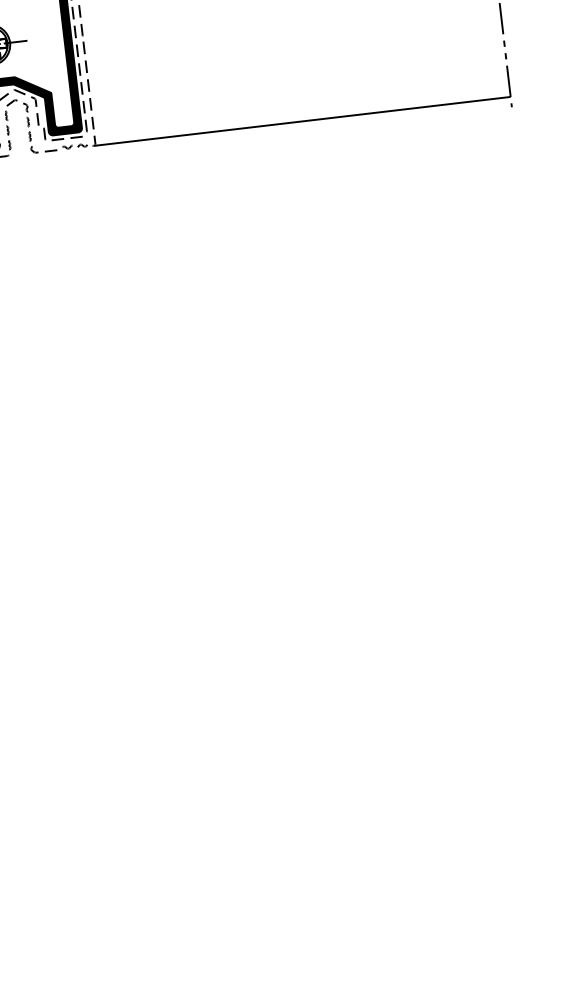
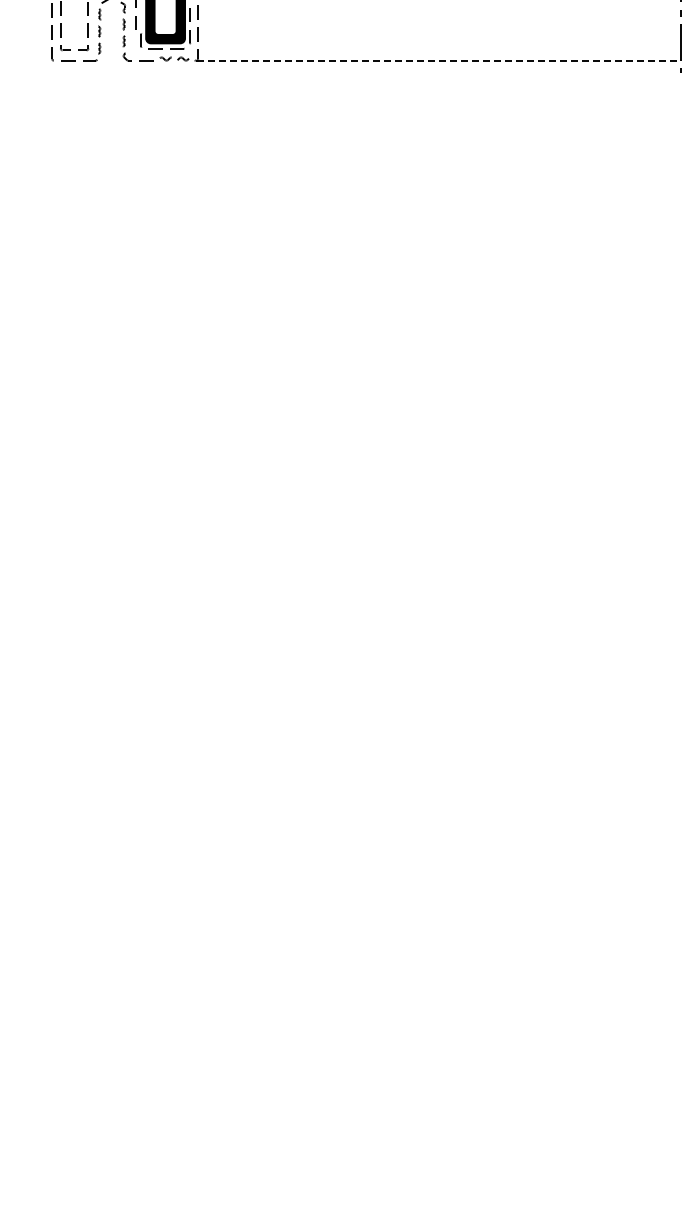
line: (302, 121) -> (439, 60), solid -> dashed

